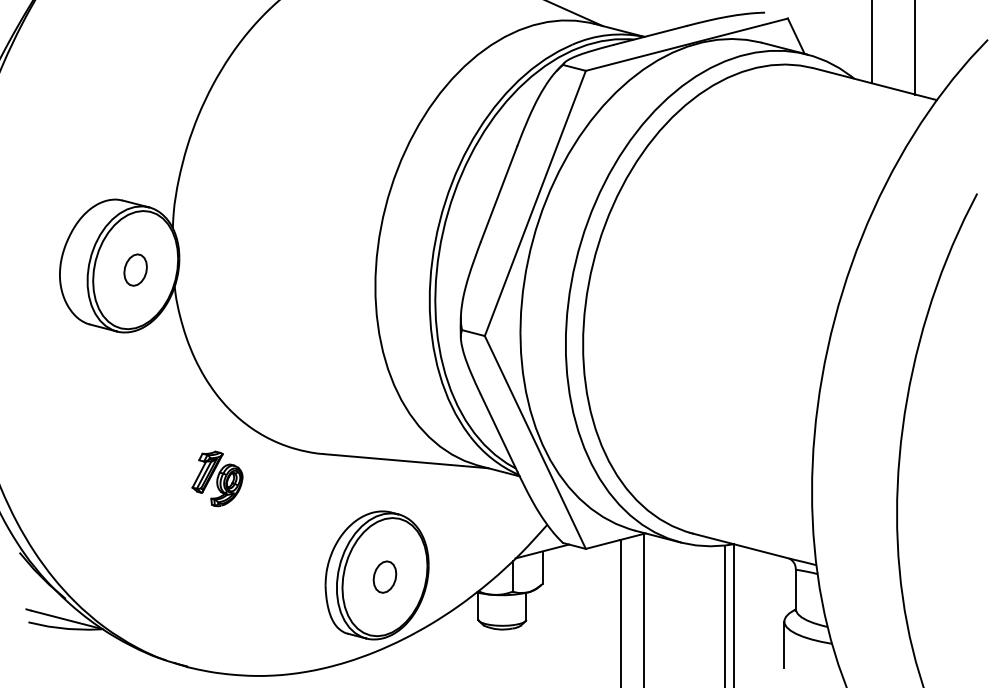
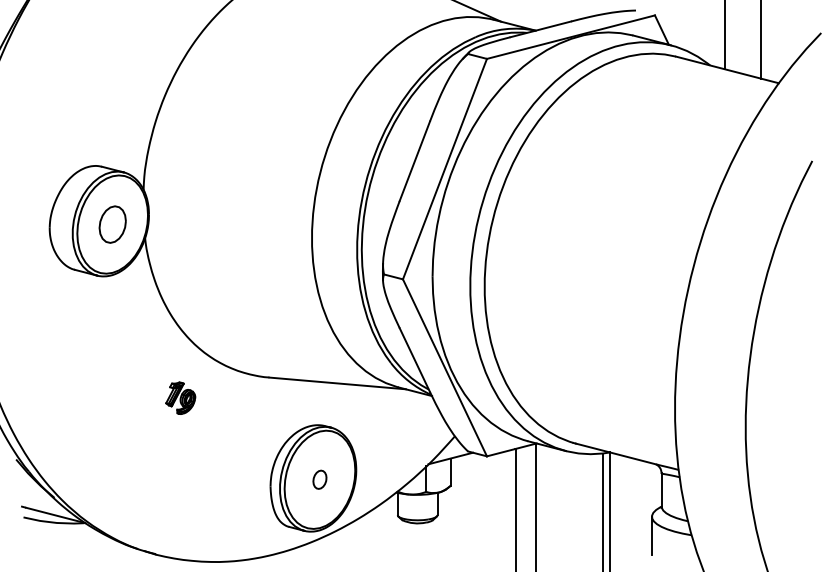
part: (135, 269) -> (112, 224), size x1.4
part: (217, 478) -> (180, 397), size x0.7
part: (384, 576) -> (319, 479), size x0.7

